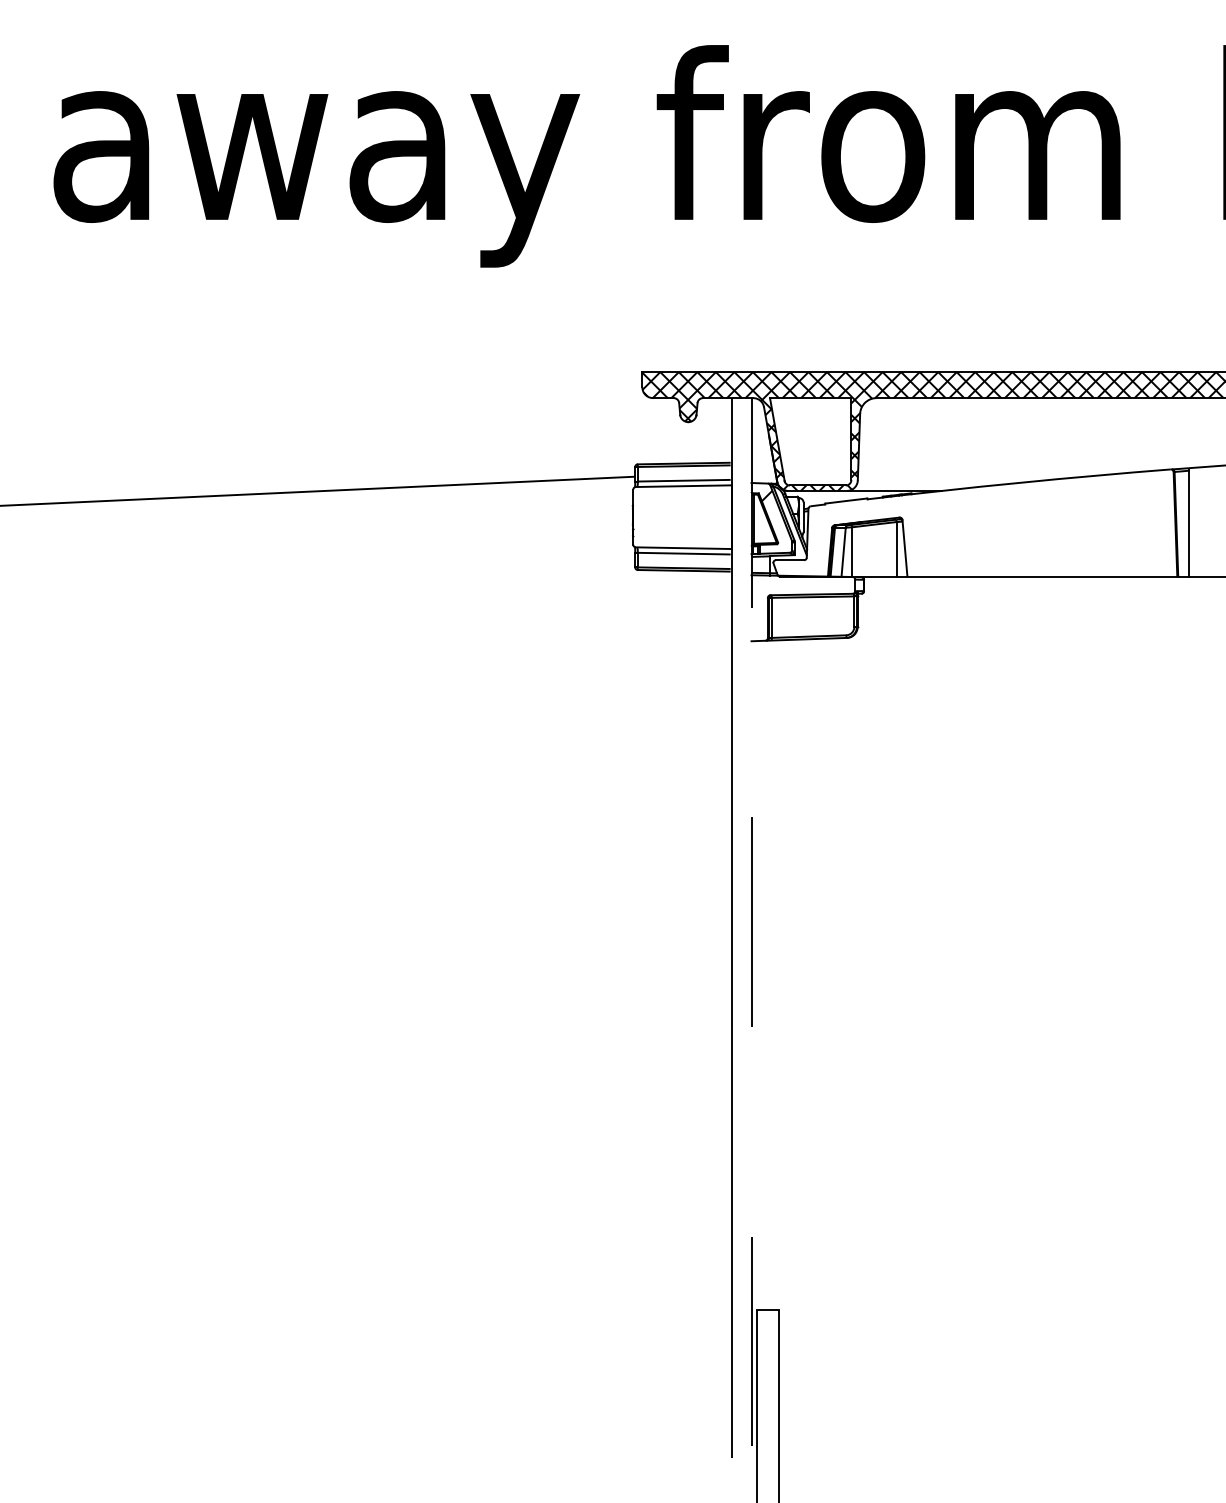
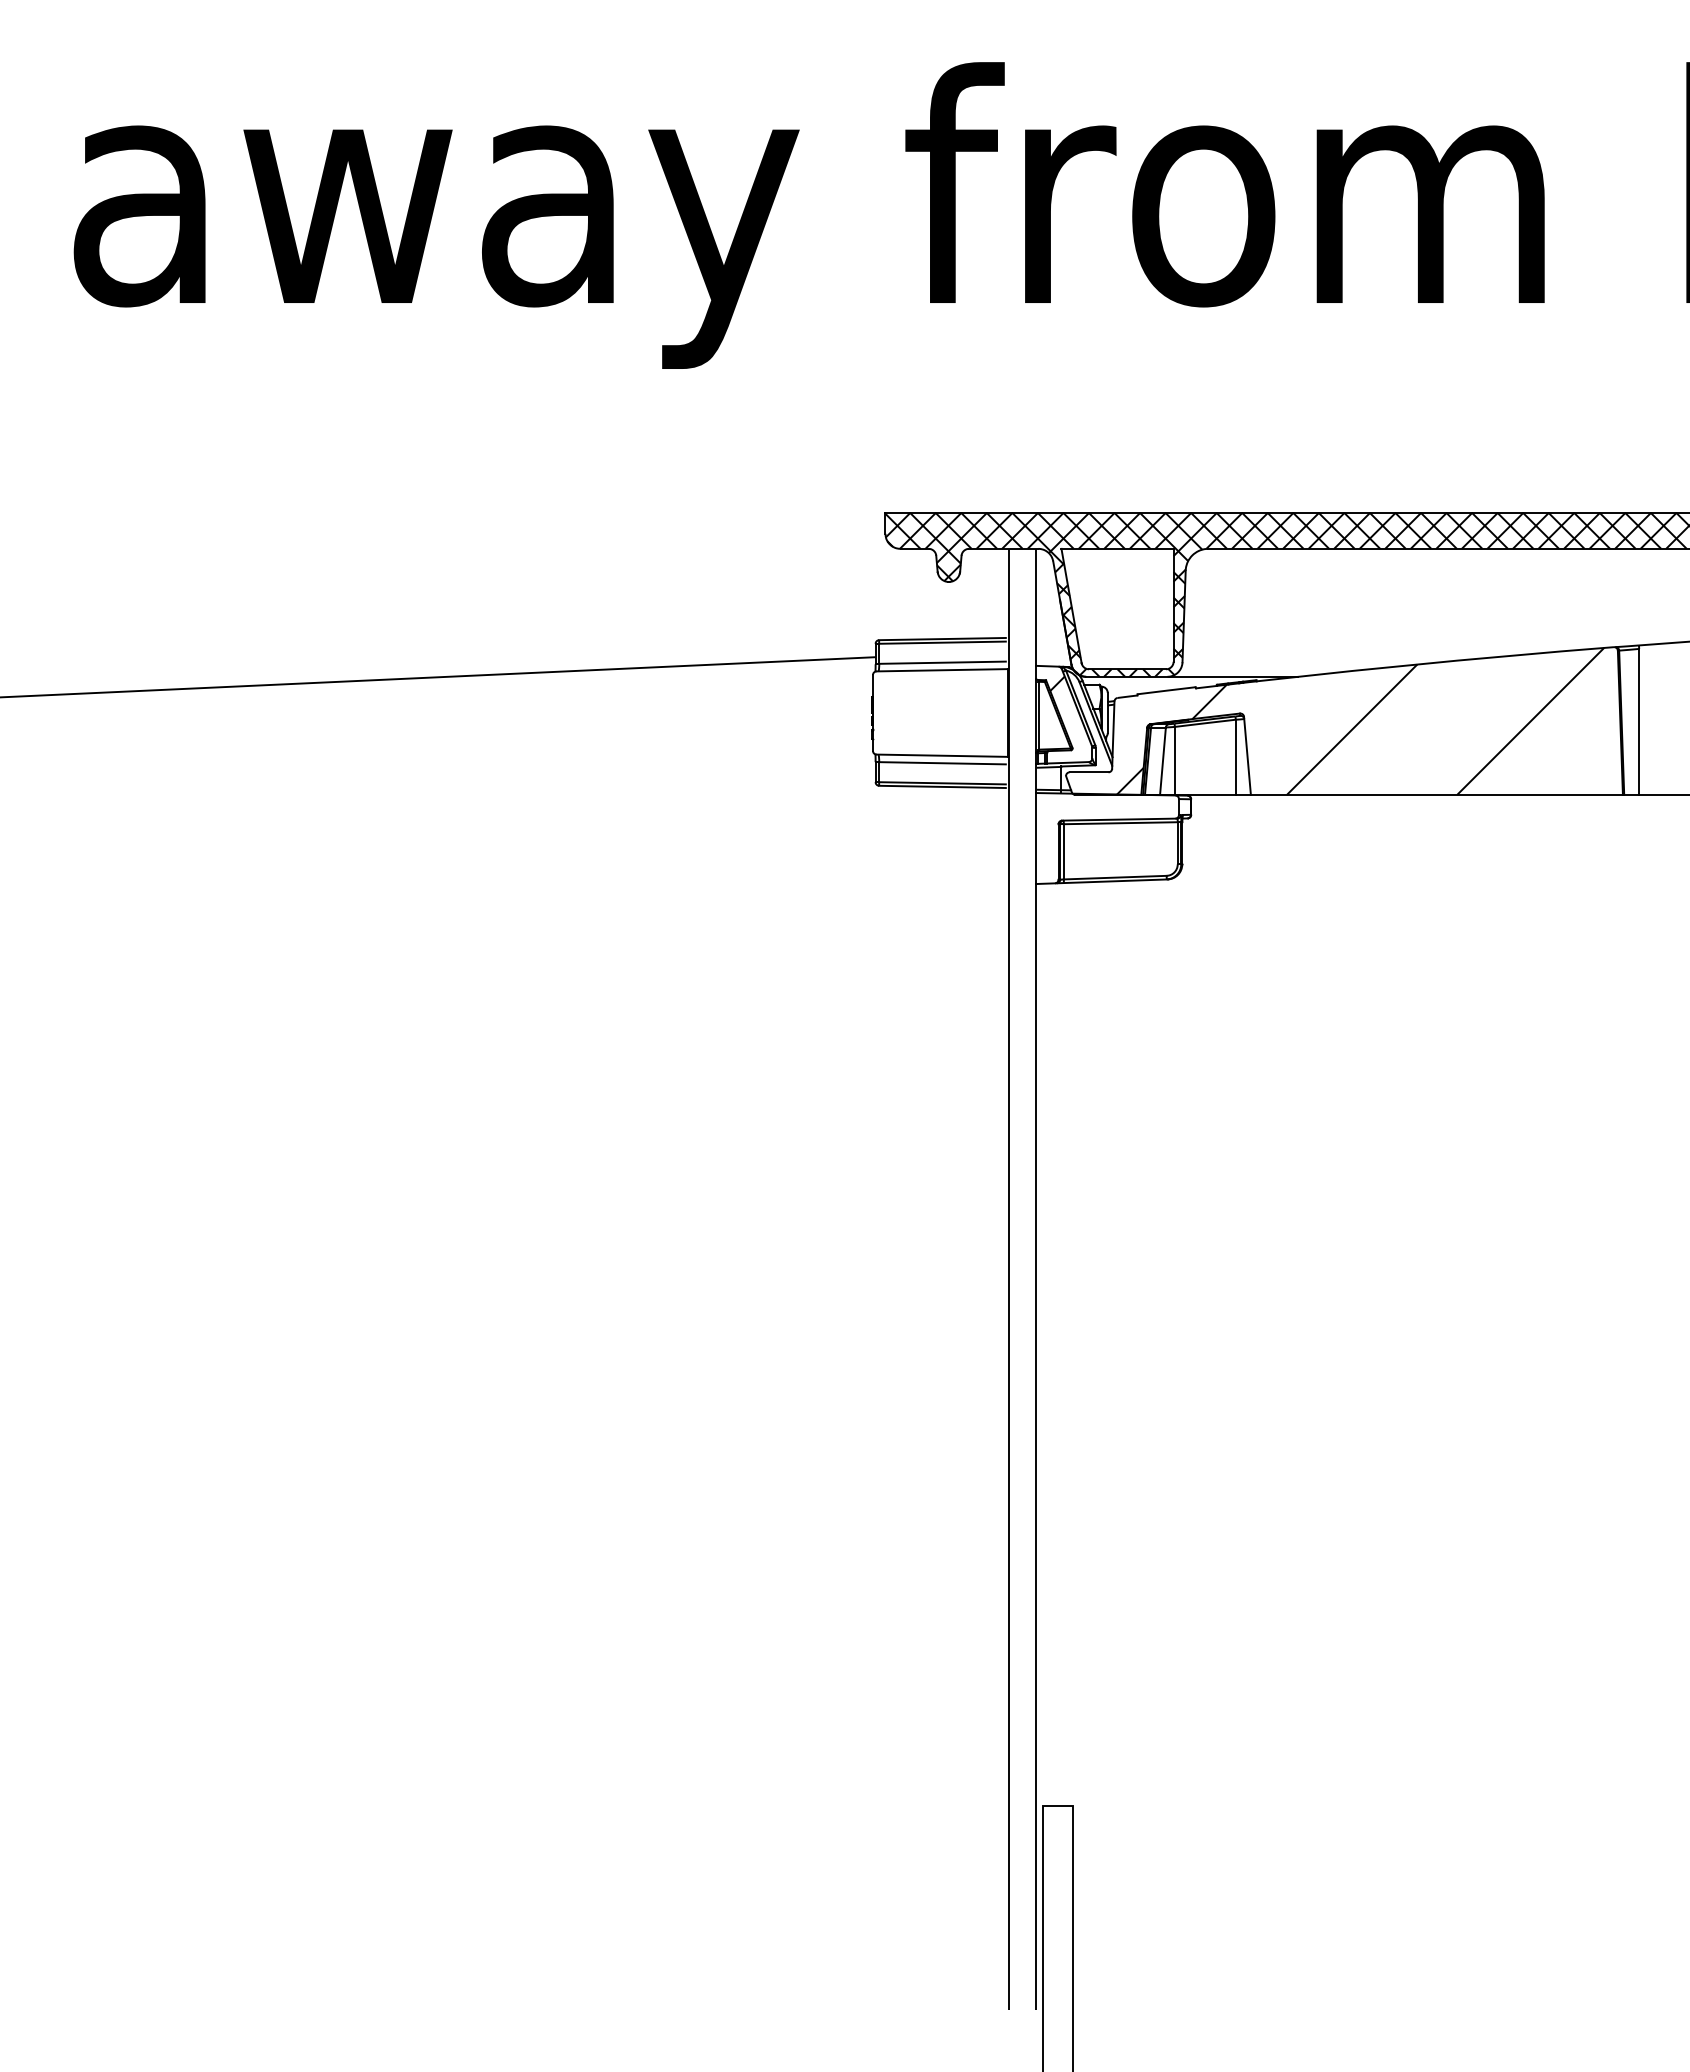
hatch: (986, 522) -> (1360, 720), added
line: (751, 928) -> (1035, 1279), dashed -> solid

